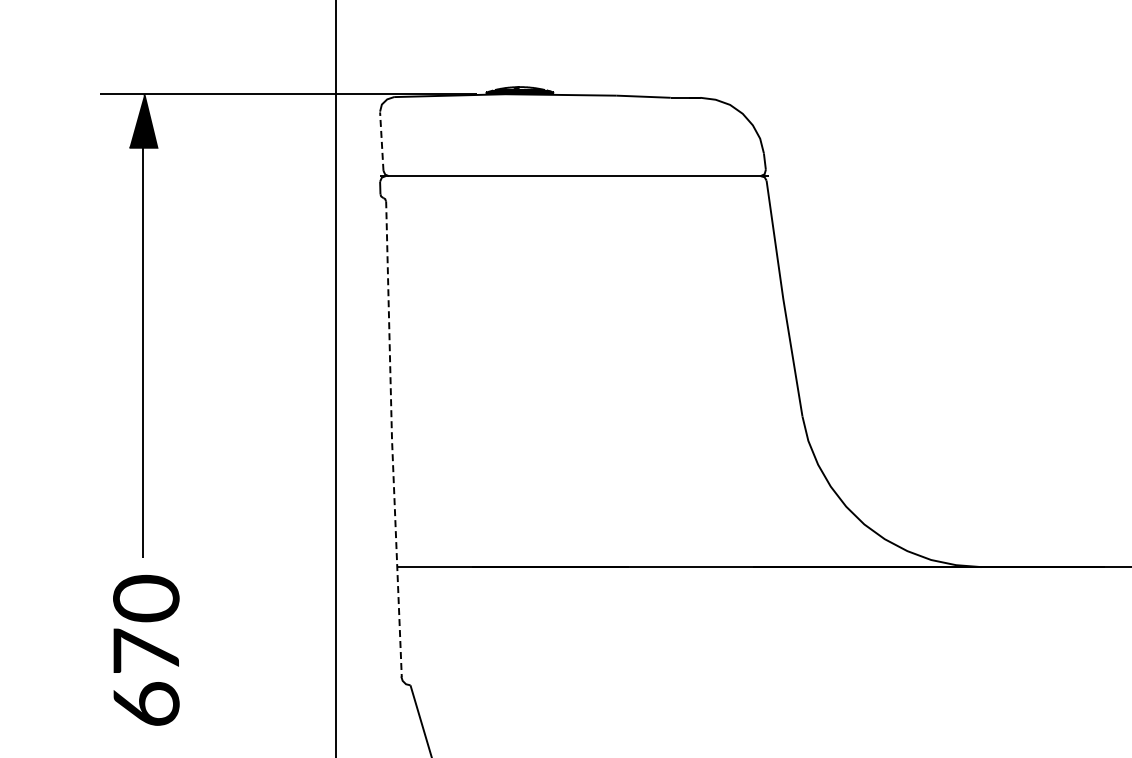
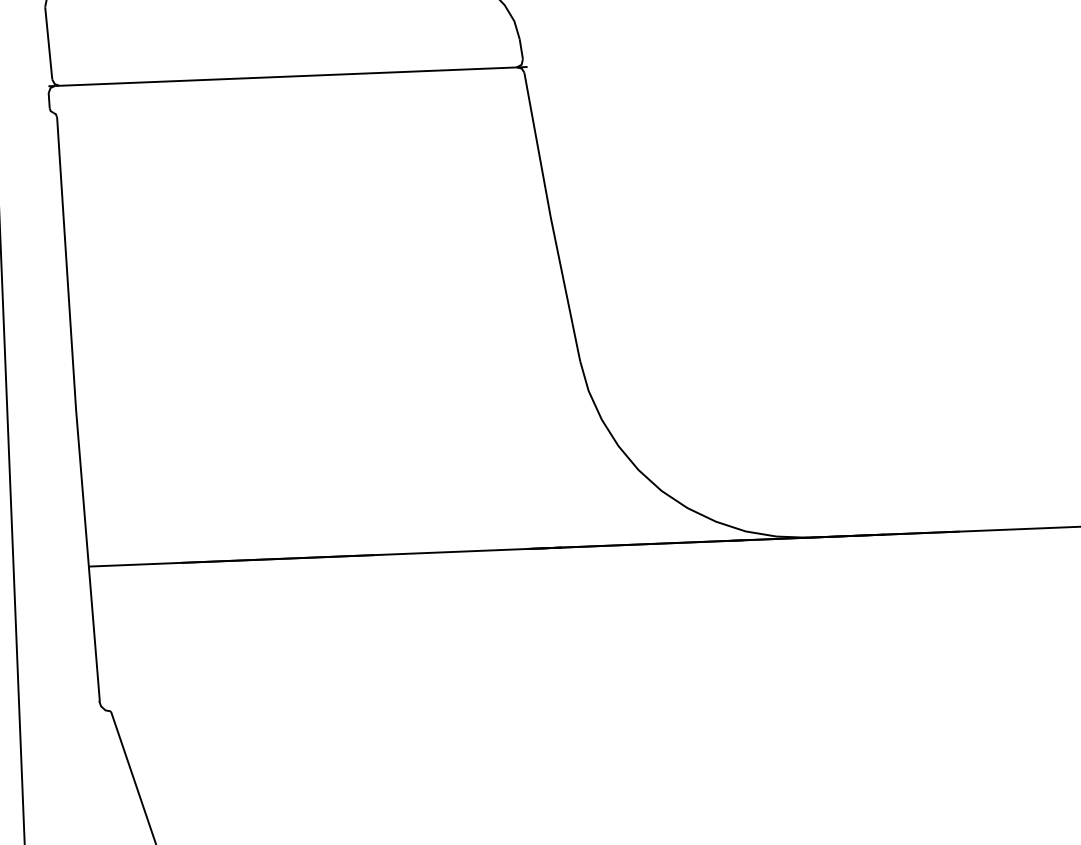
line: (381, 141) -> (48, 43), dashed -> solid
line: (392, 439) -> (76, 409), dashed -> solid

